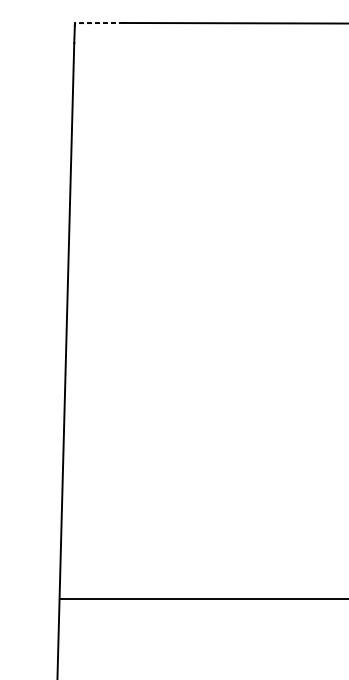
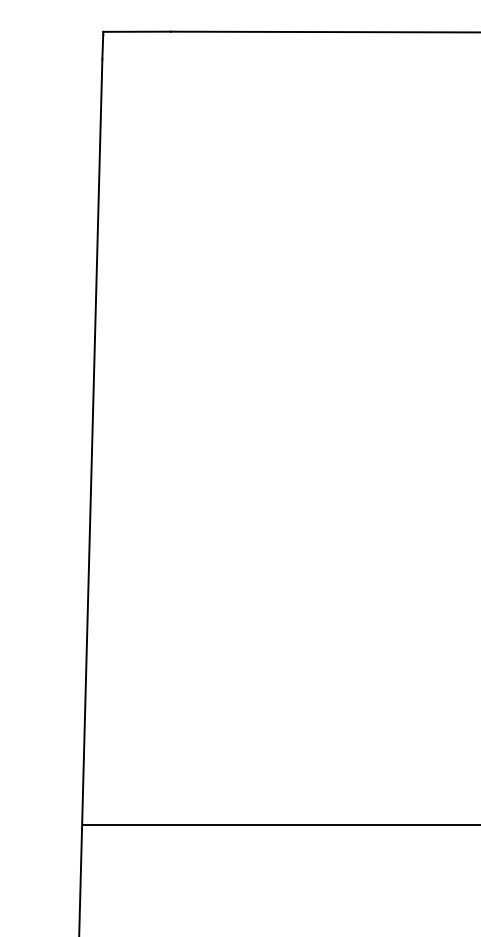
line: (99, 22) -> (137, 31), dashed -> solid

